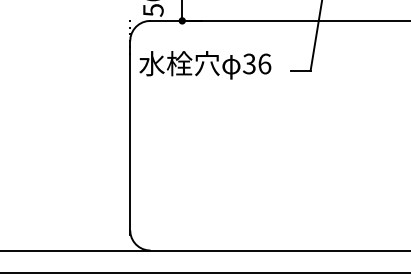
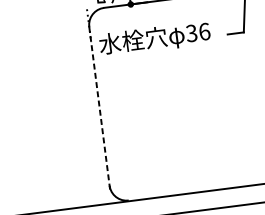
line: (130, 137) -> (99, 107), solid -> dashed

